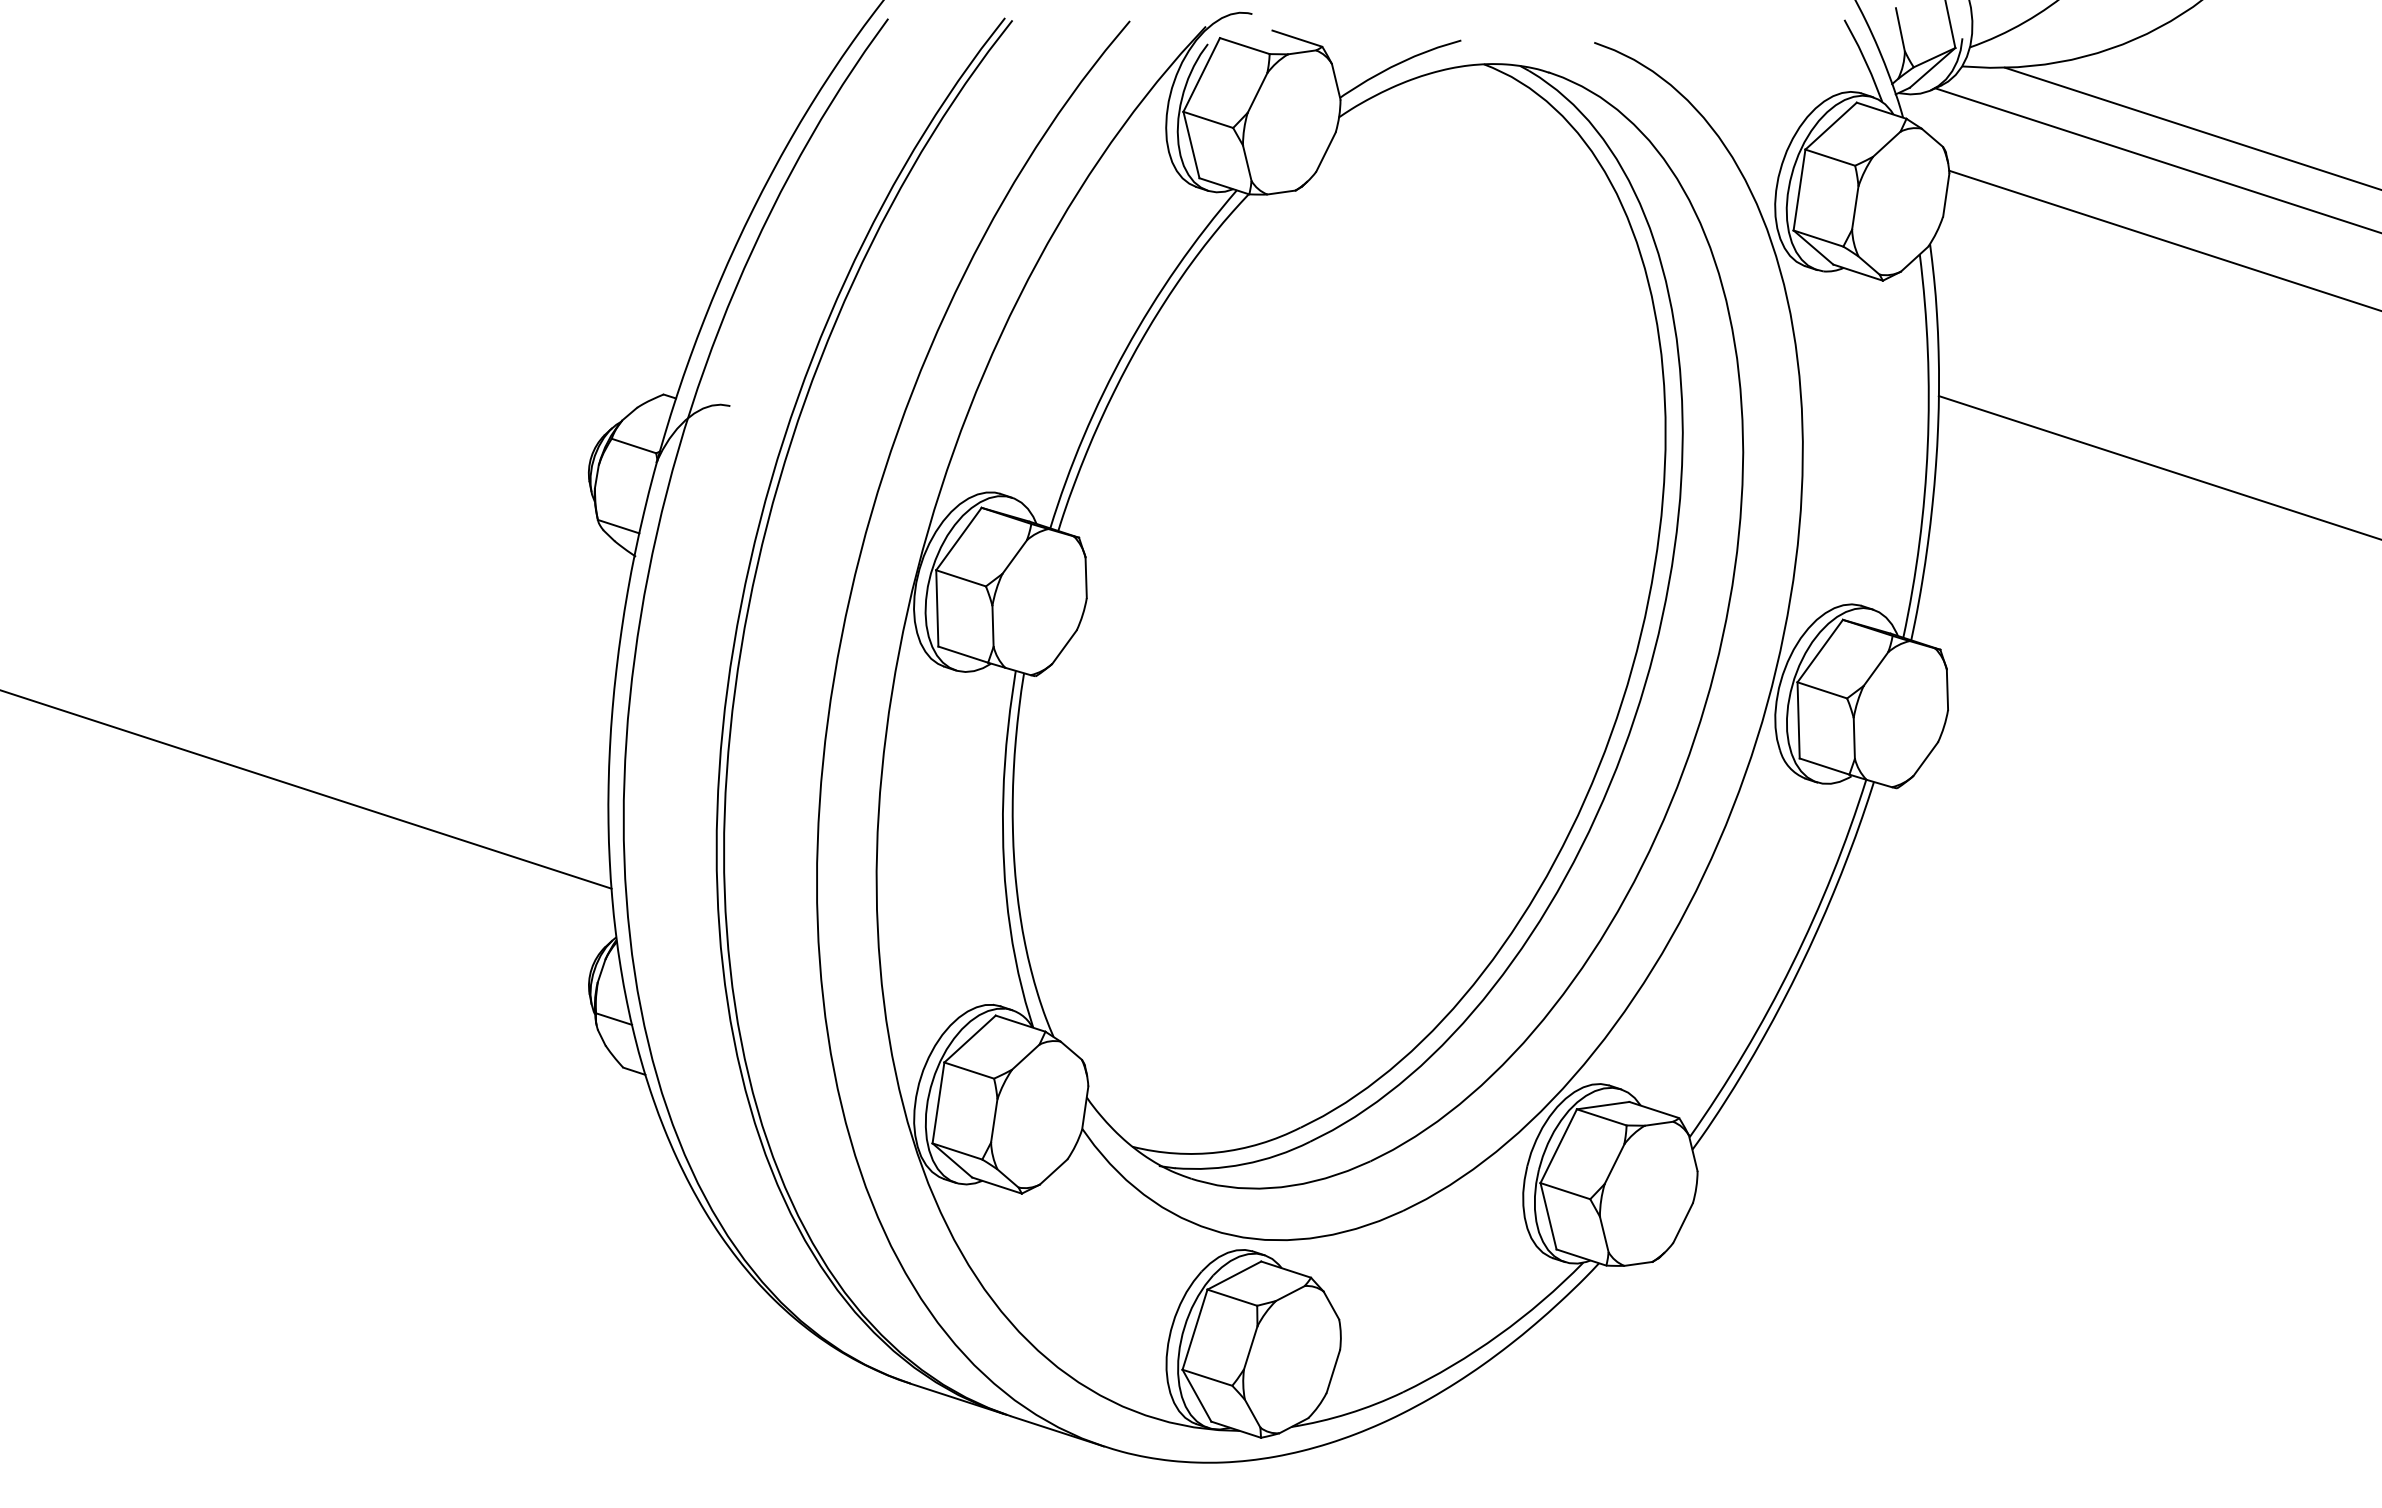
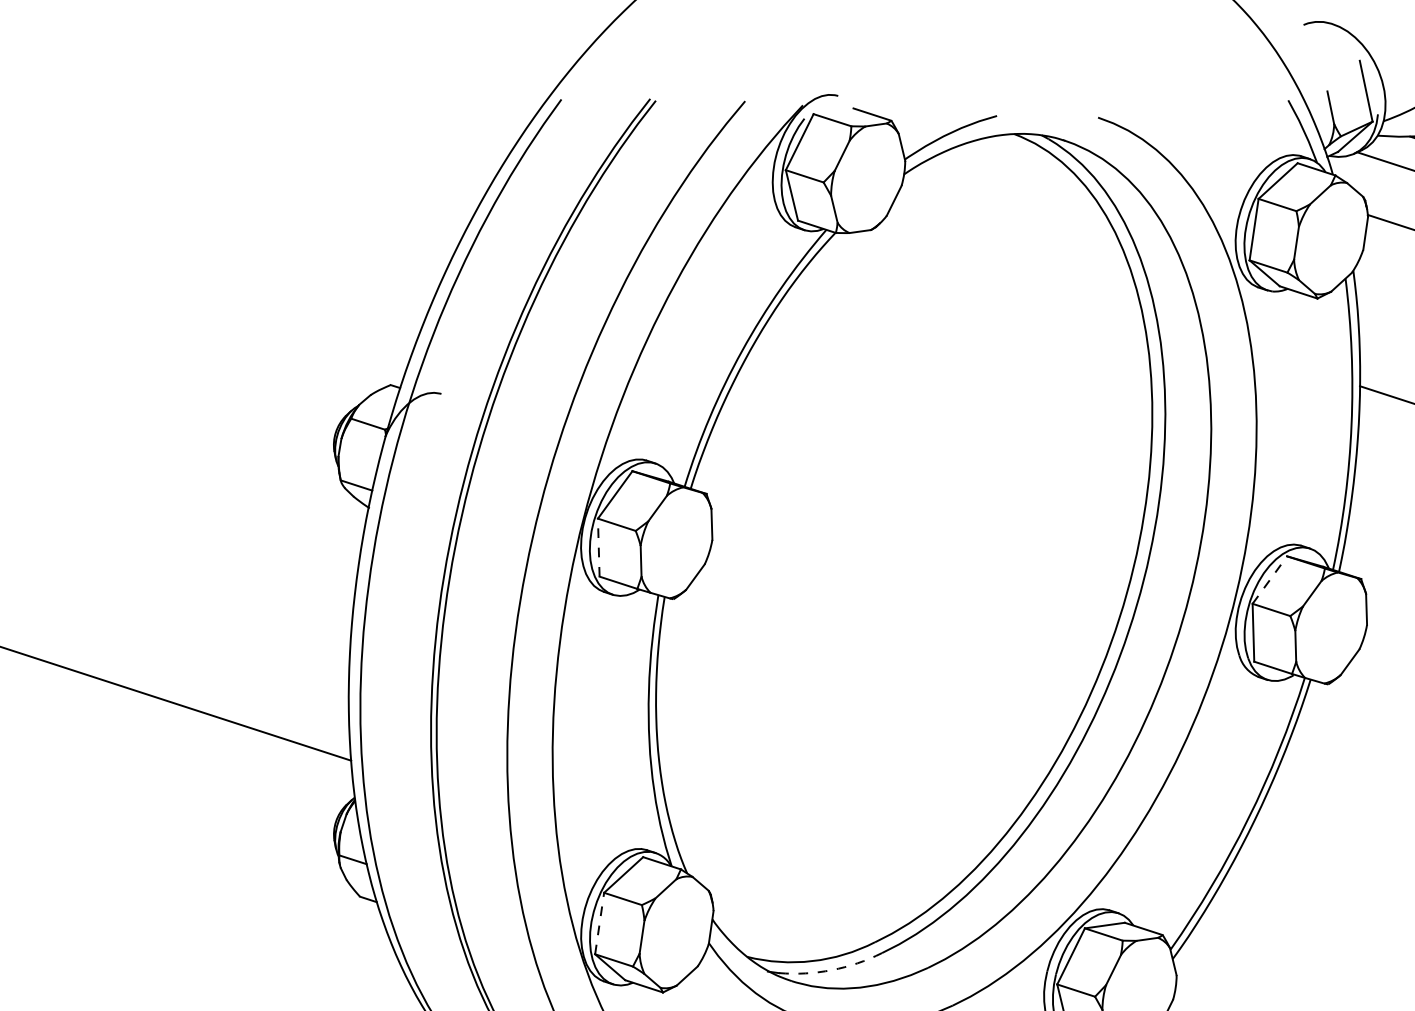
line: (937, 607) -> (598, 546), solid -> dashed
line: (1820, 651) -> (1270, 580), solid -> dashed
line: (938, 1102) -> (599, 923), solid -> dashed
arc: (1244, 1164) -> (832, 970), solid -> dashed

